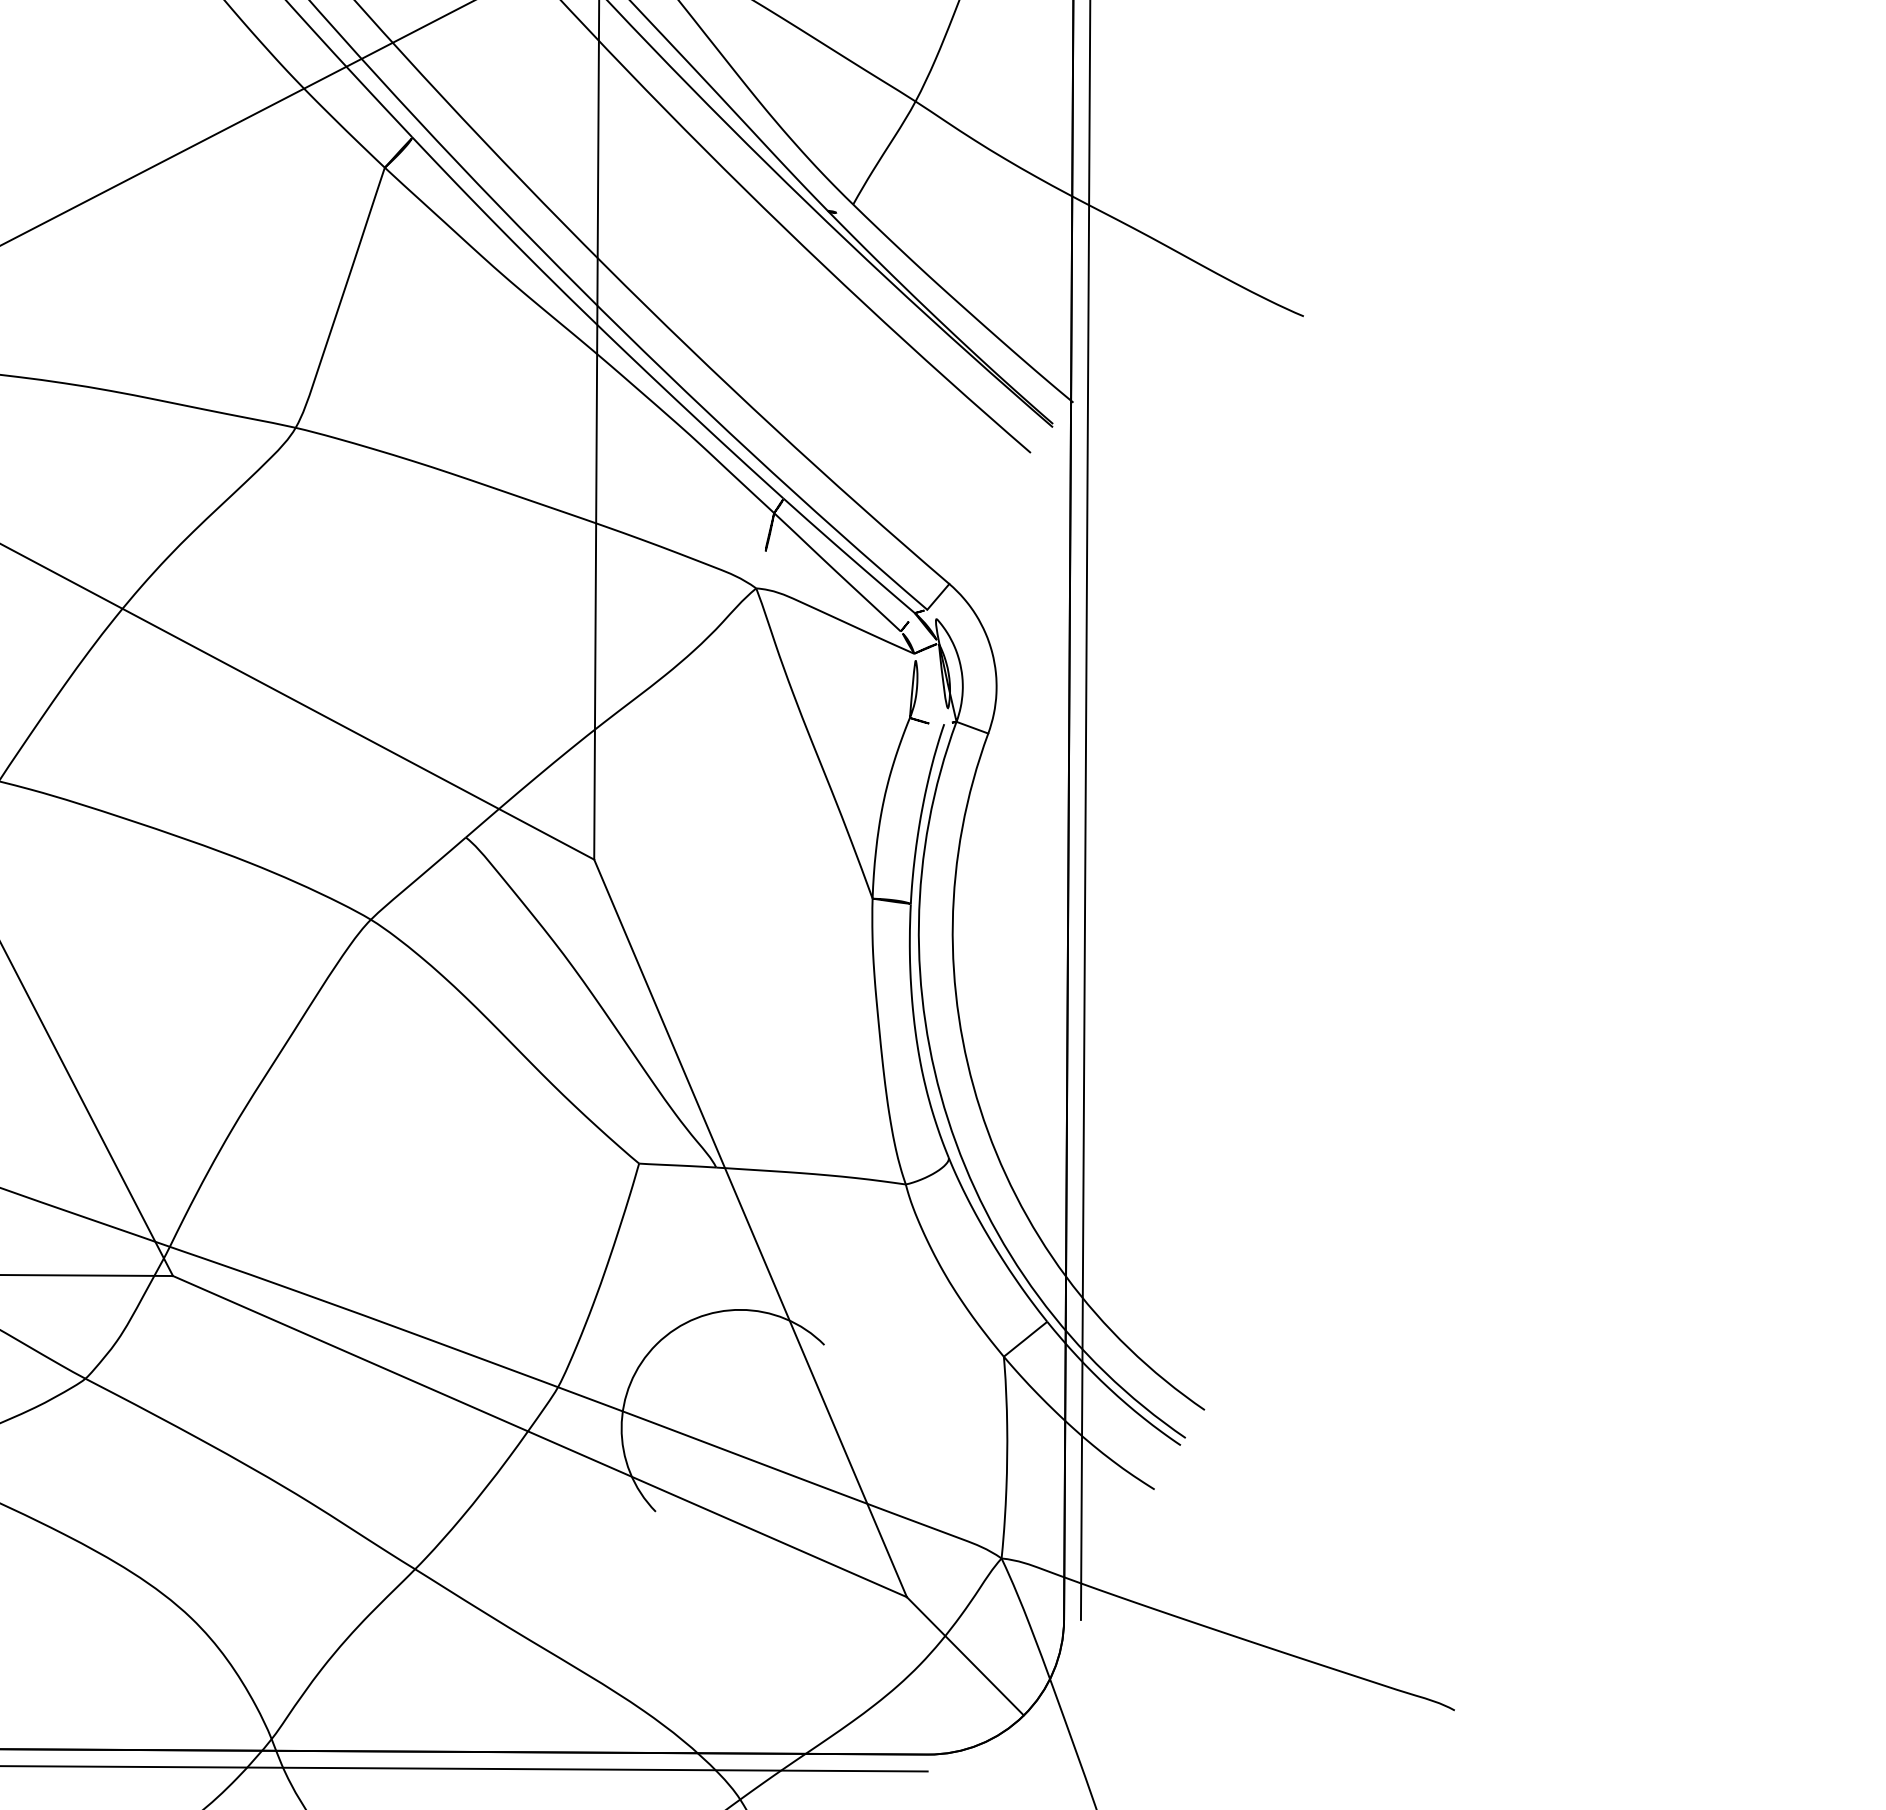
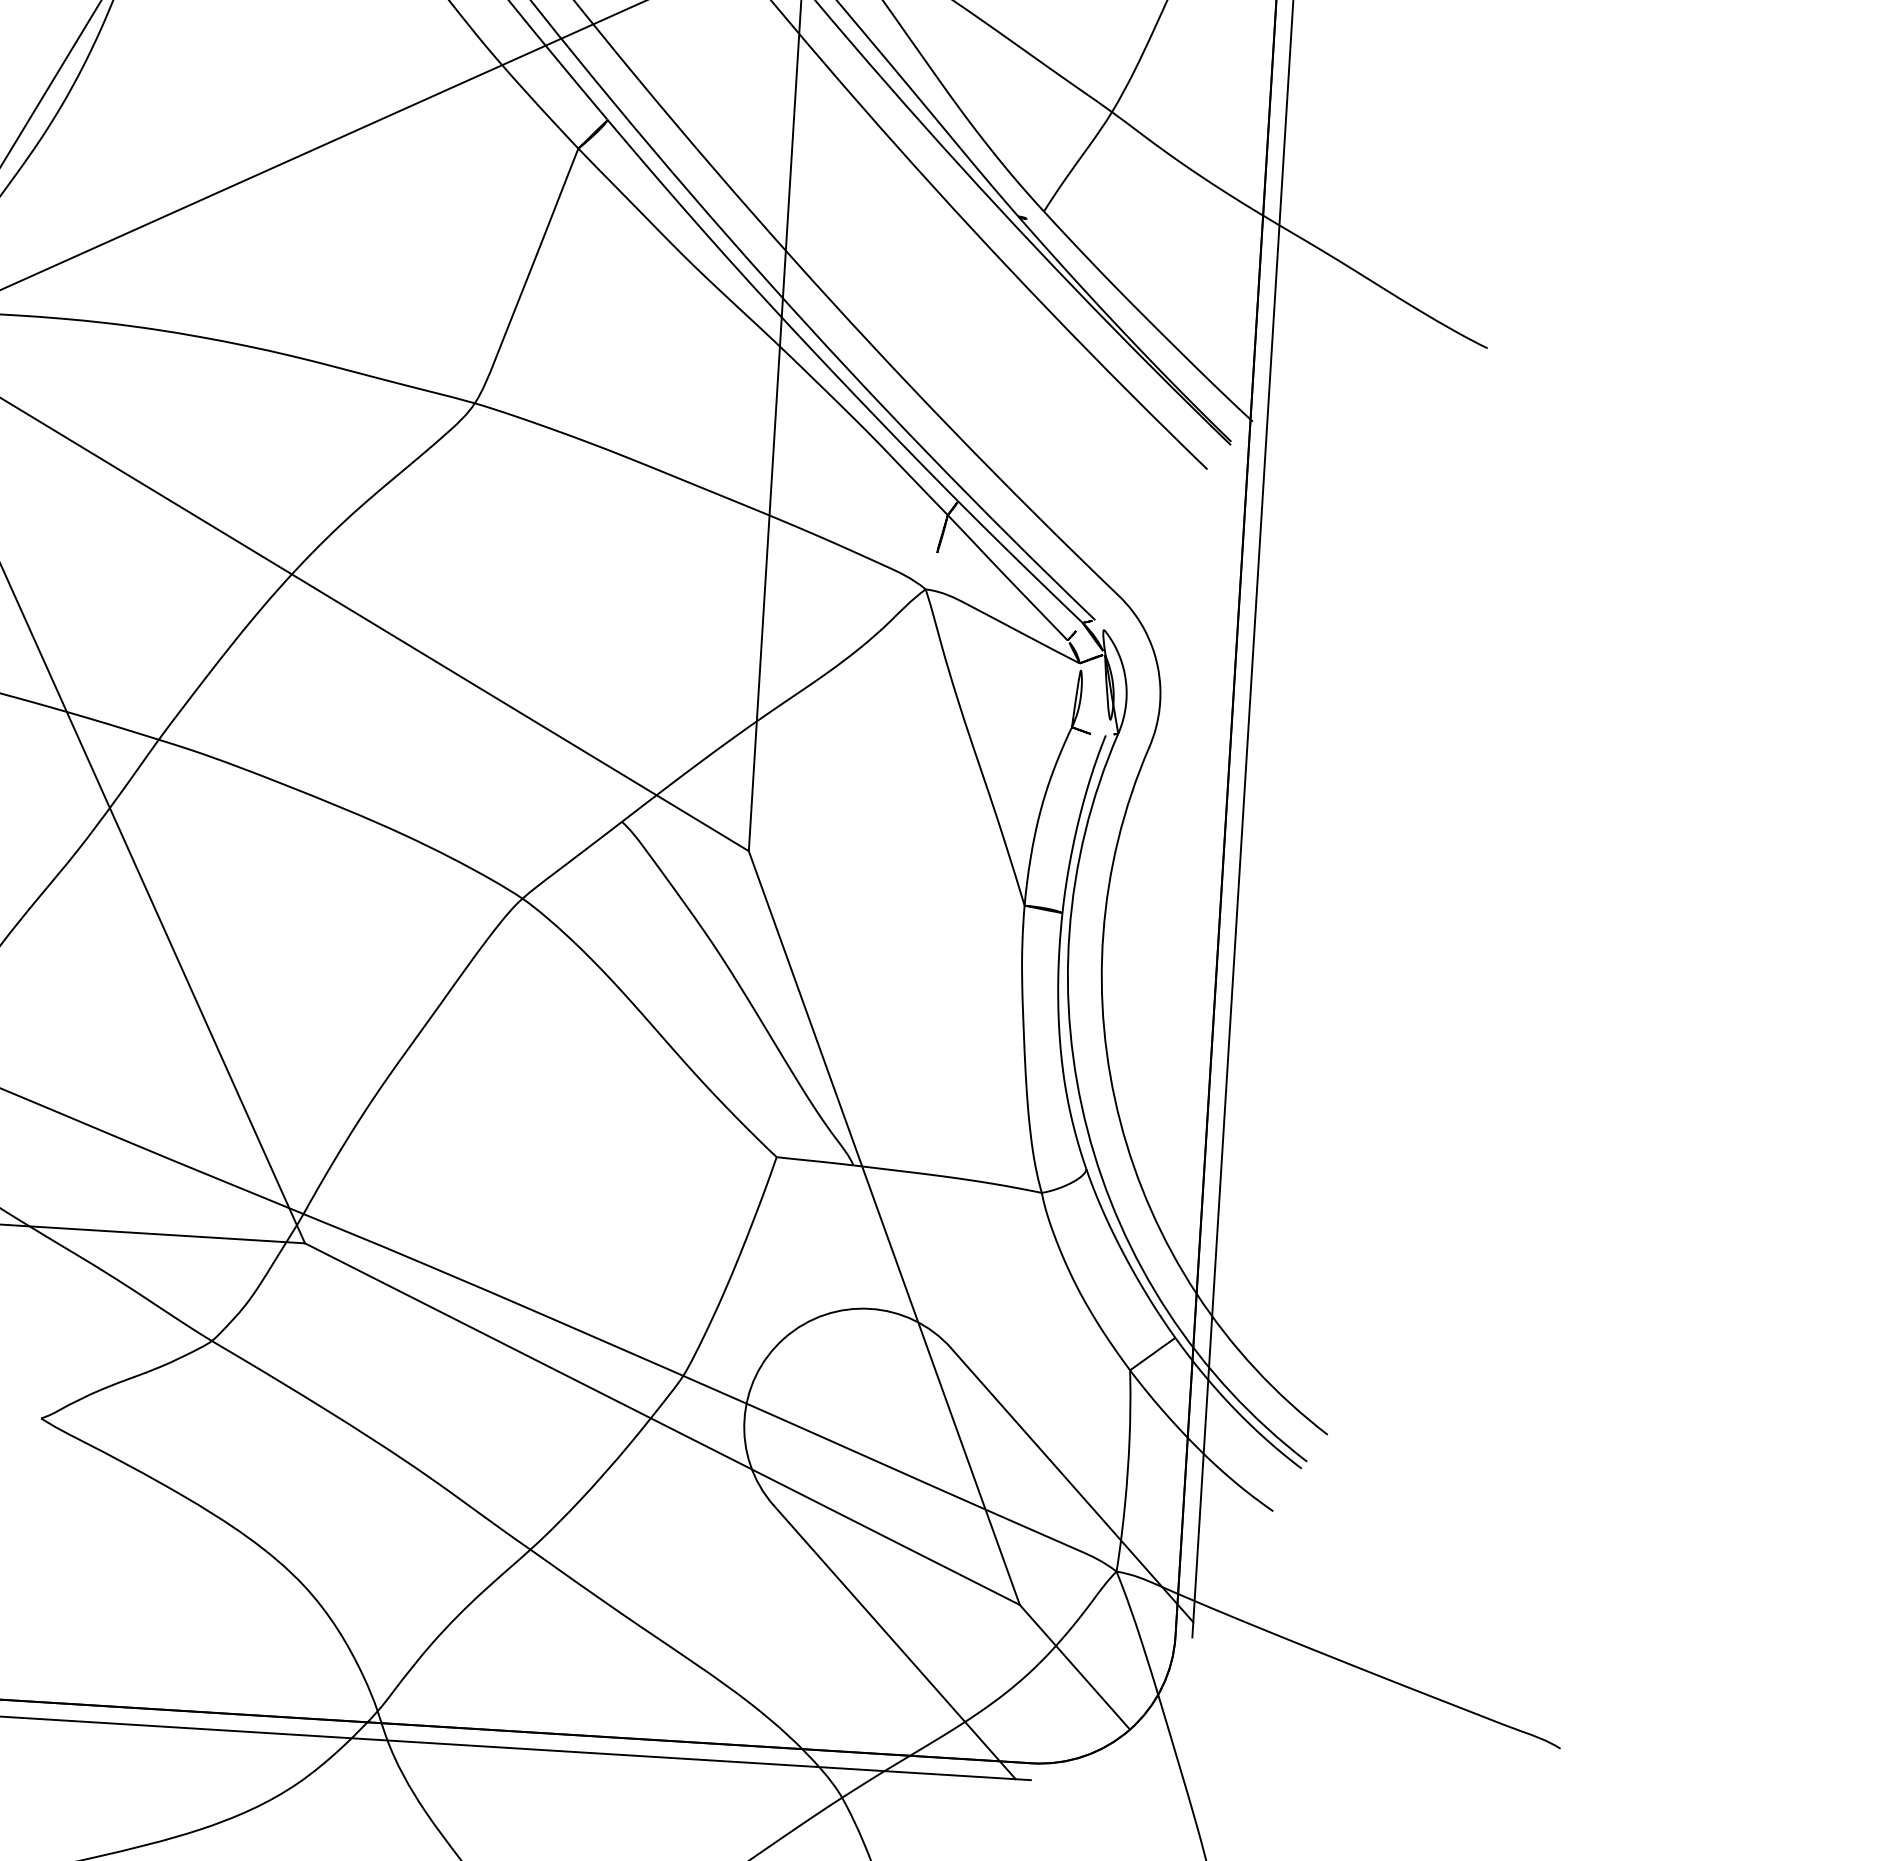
line: (952, 1474) -> (1072, 1485), added
line: (783, 1641) -> (894, 1642), added

